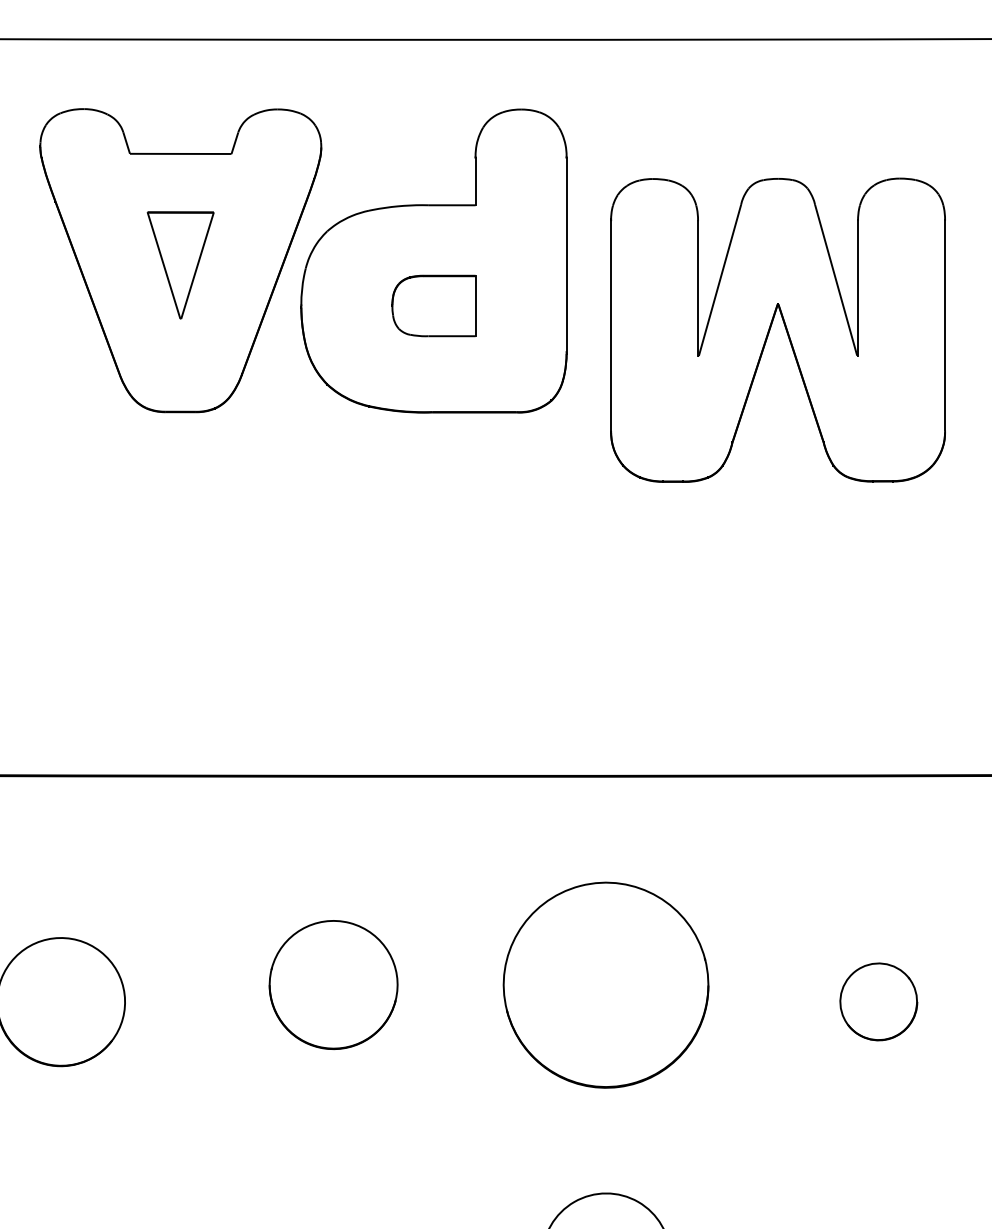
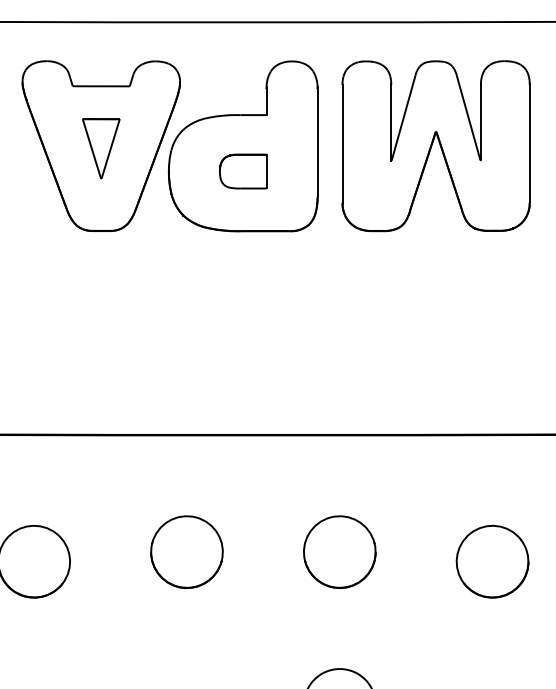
part: (776, 330) -> (435, 146), moved
part: (605, 983) -> (339, 551), size x0.62
part: (878, 1001) -> (492, 561), size x1.67

